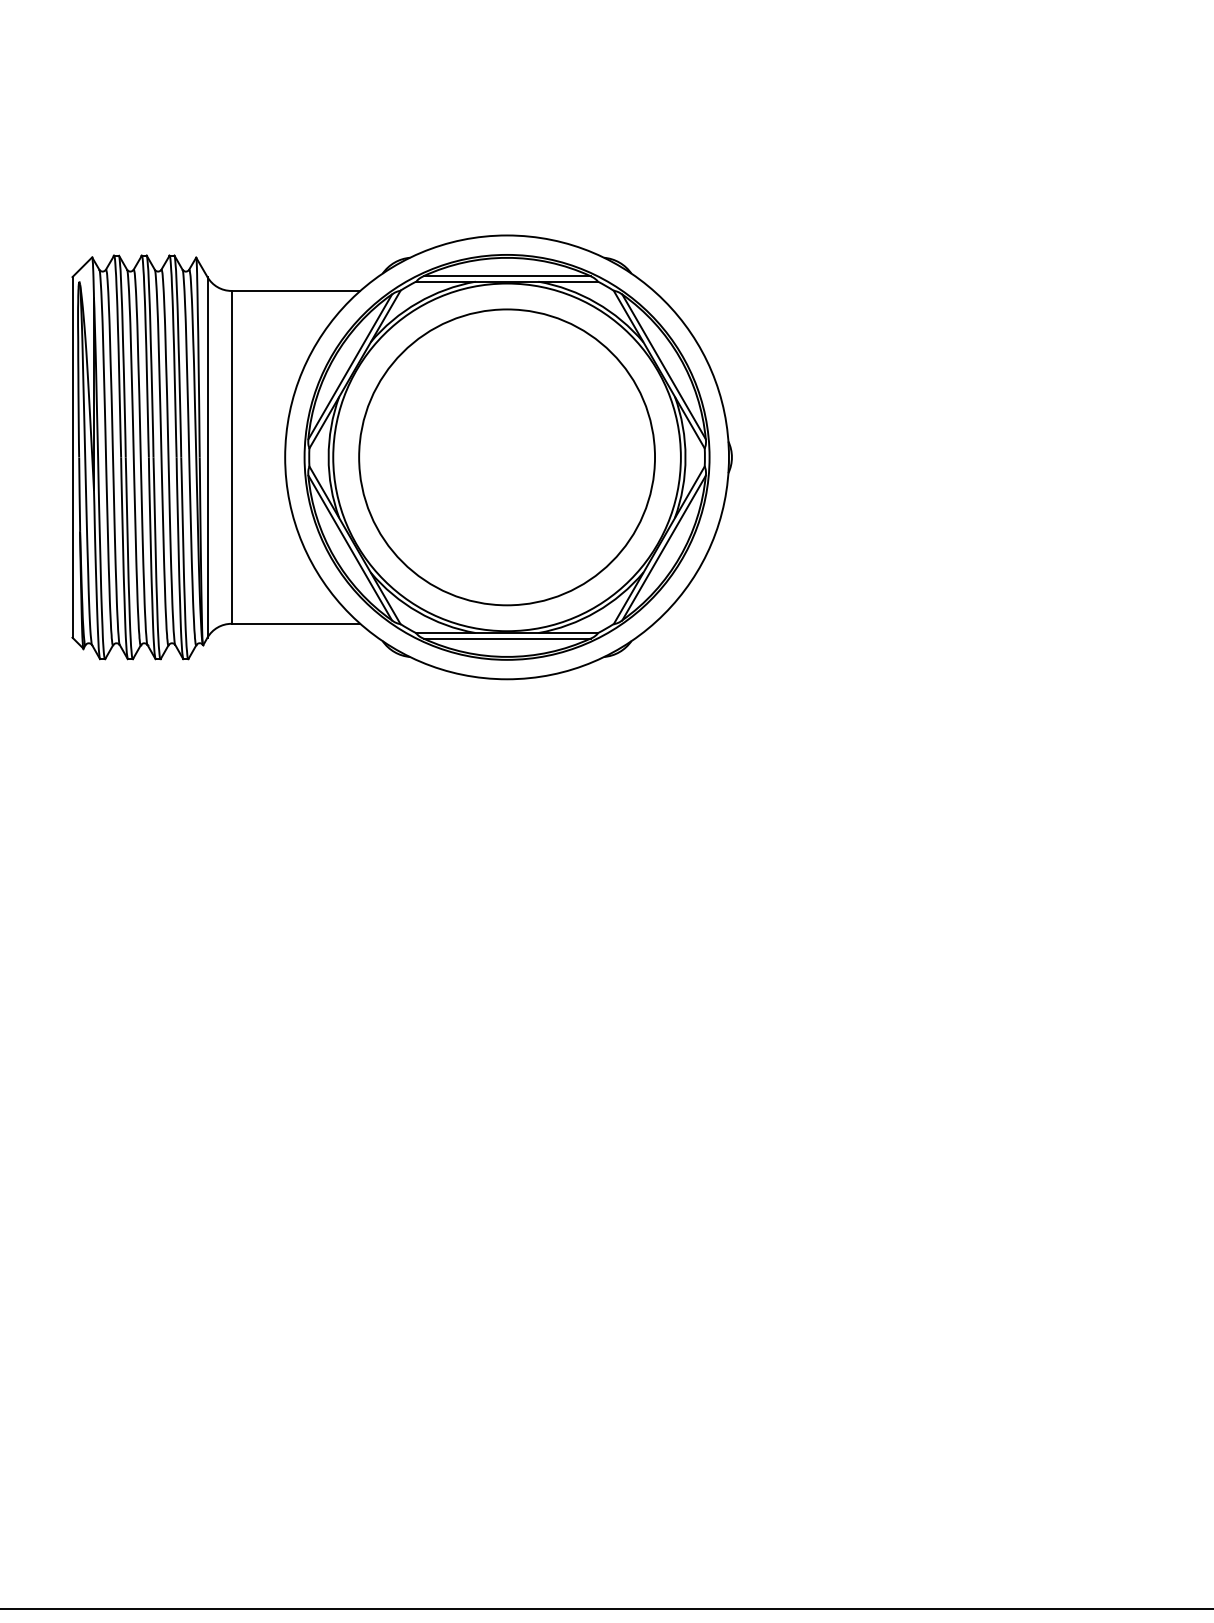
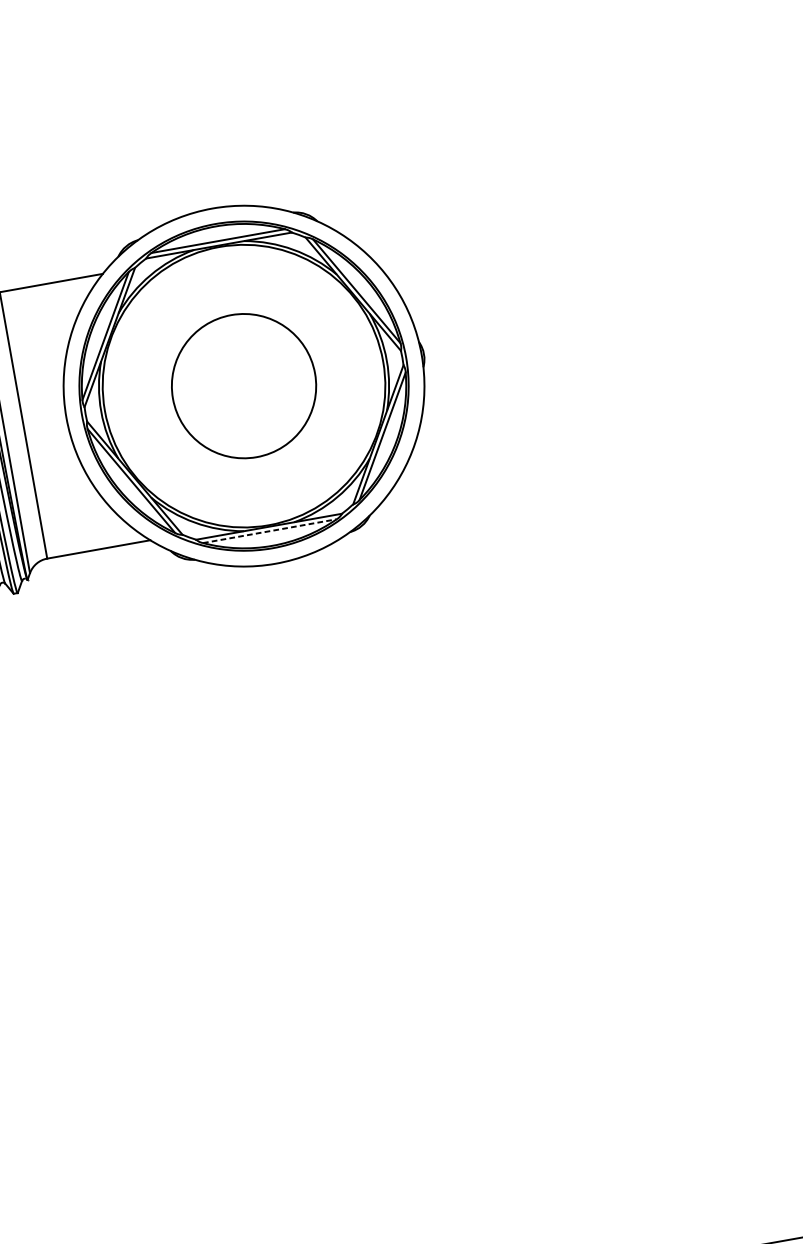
circle: (507, 457) -> (244, 386), size x0.6
line: (507, 638) -> (270, 531), solid -> dashed

